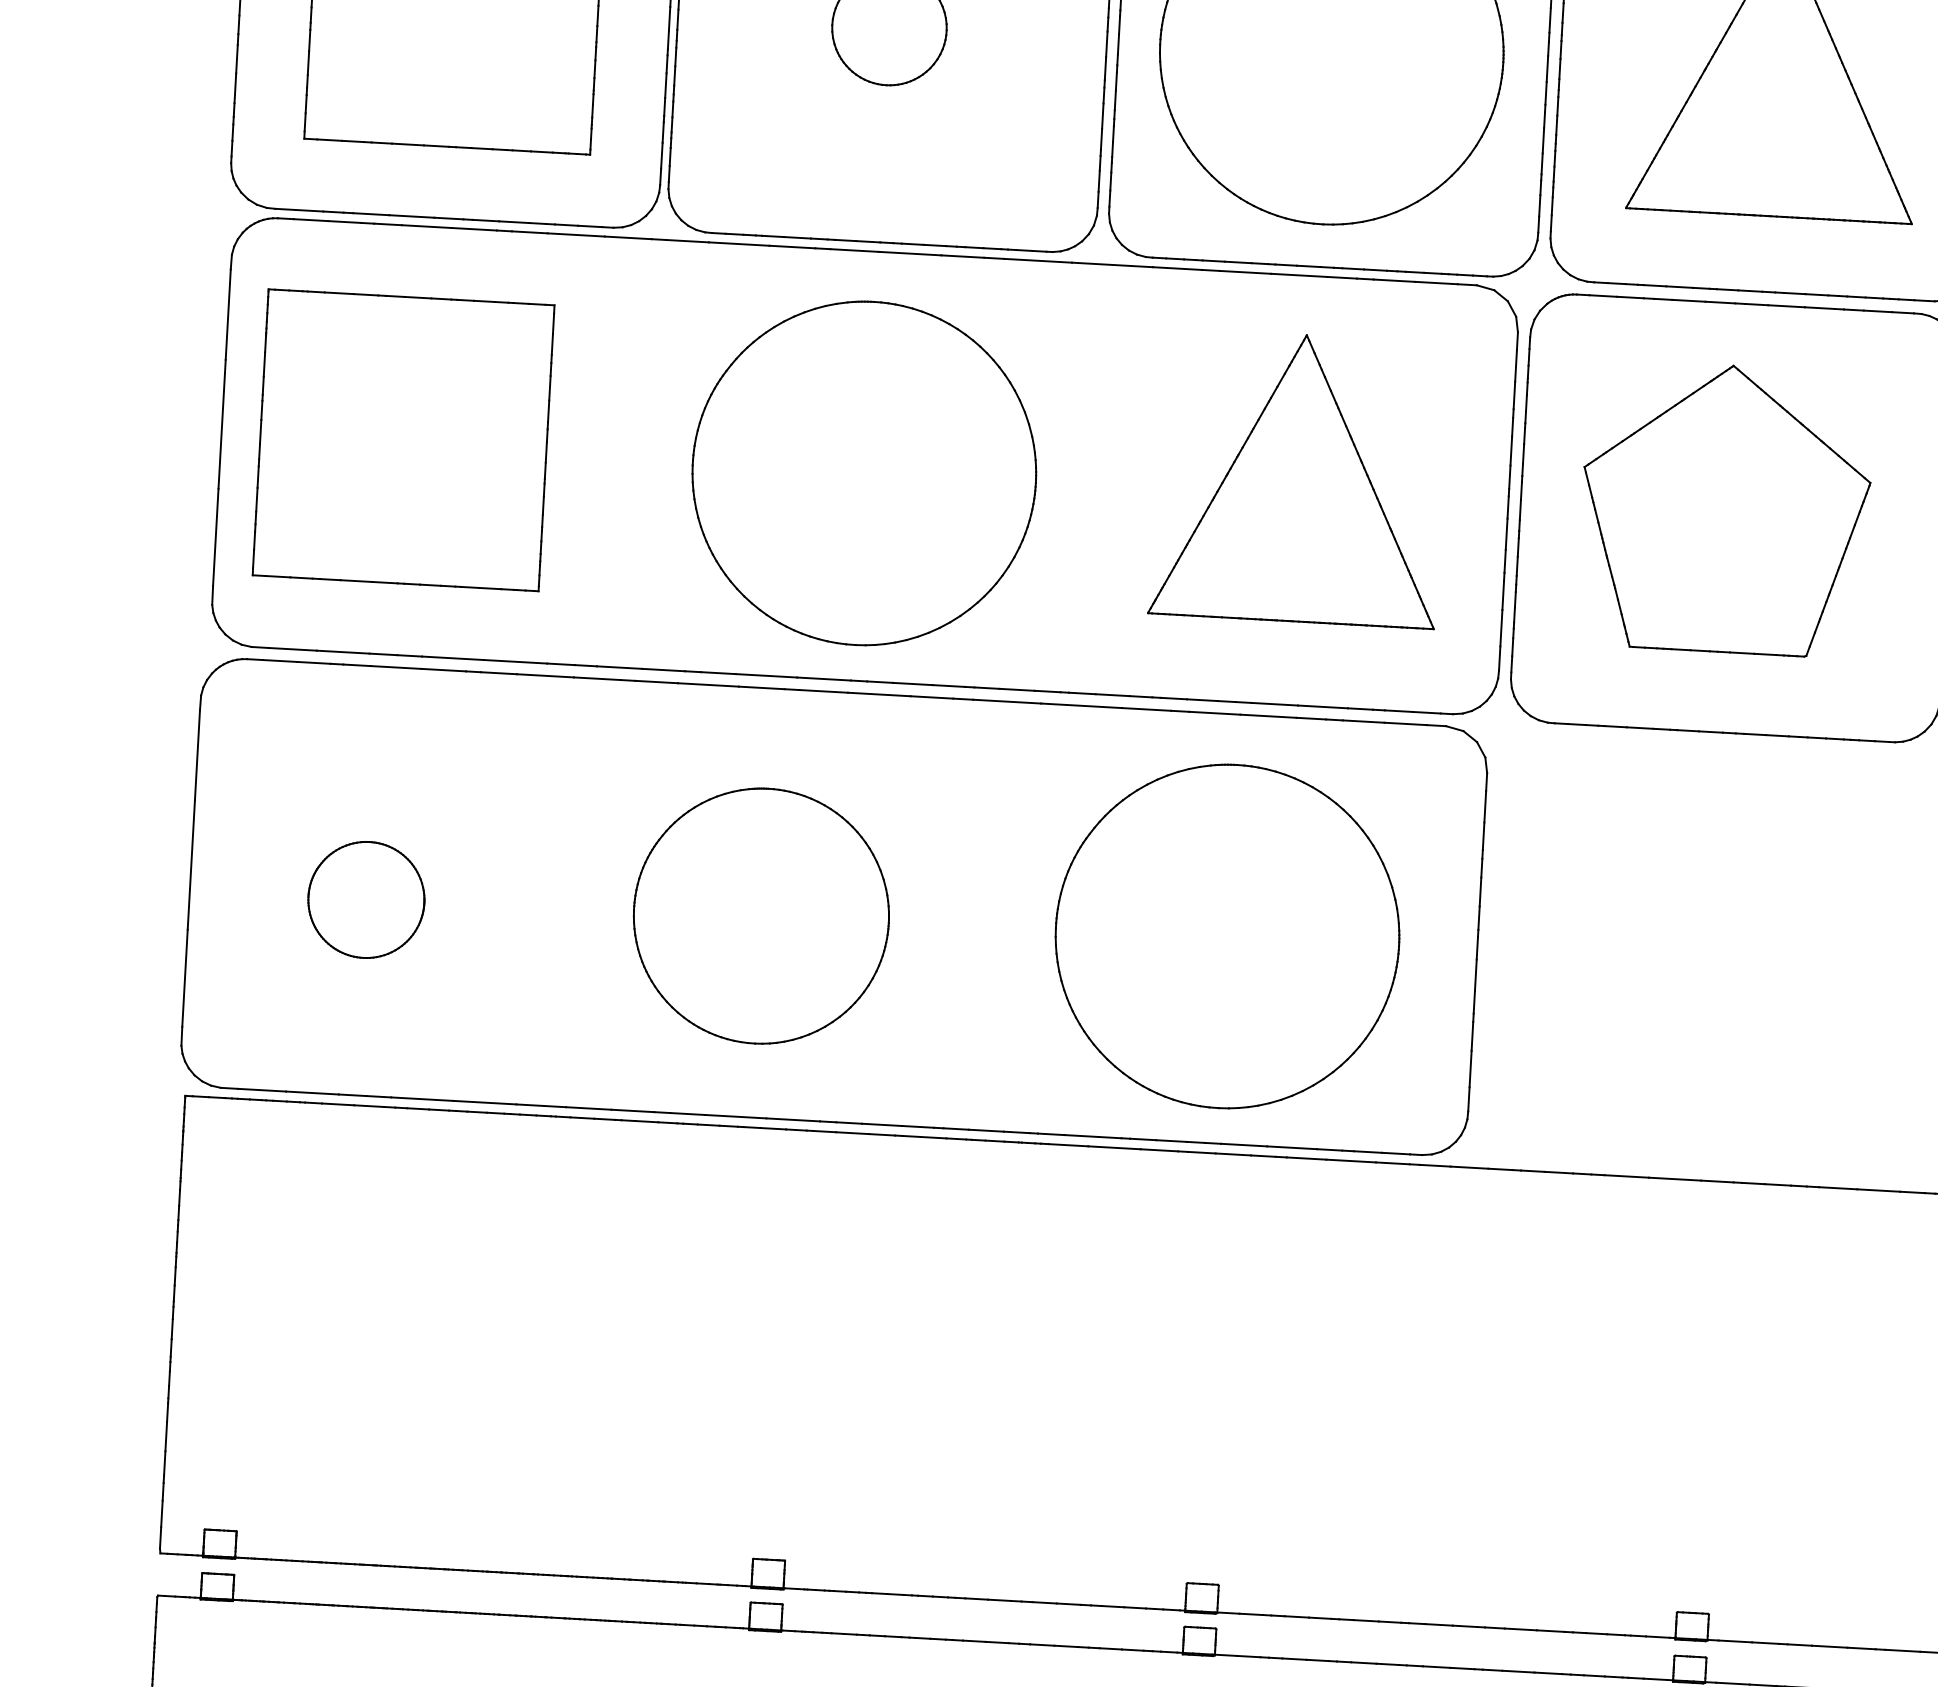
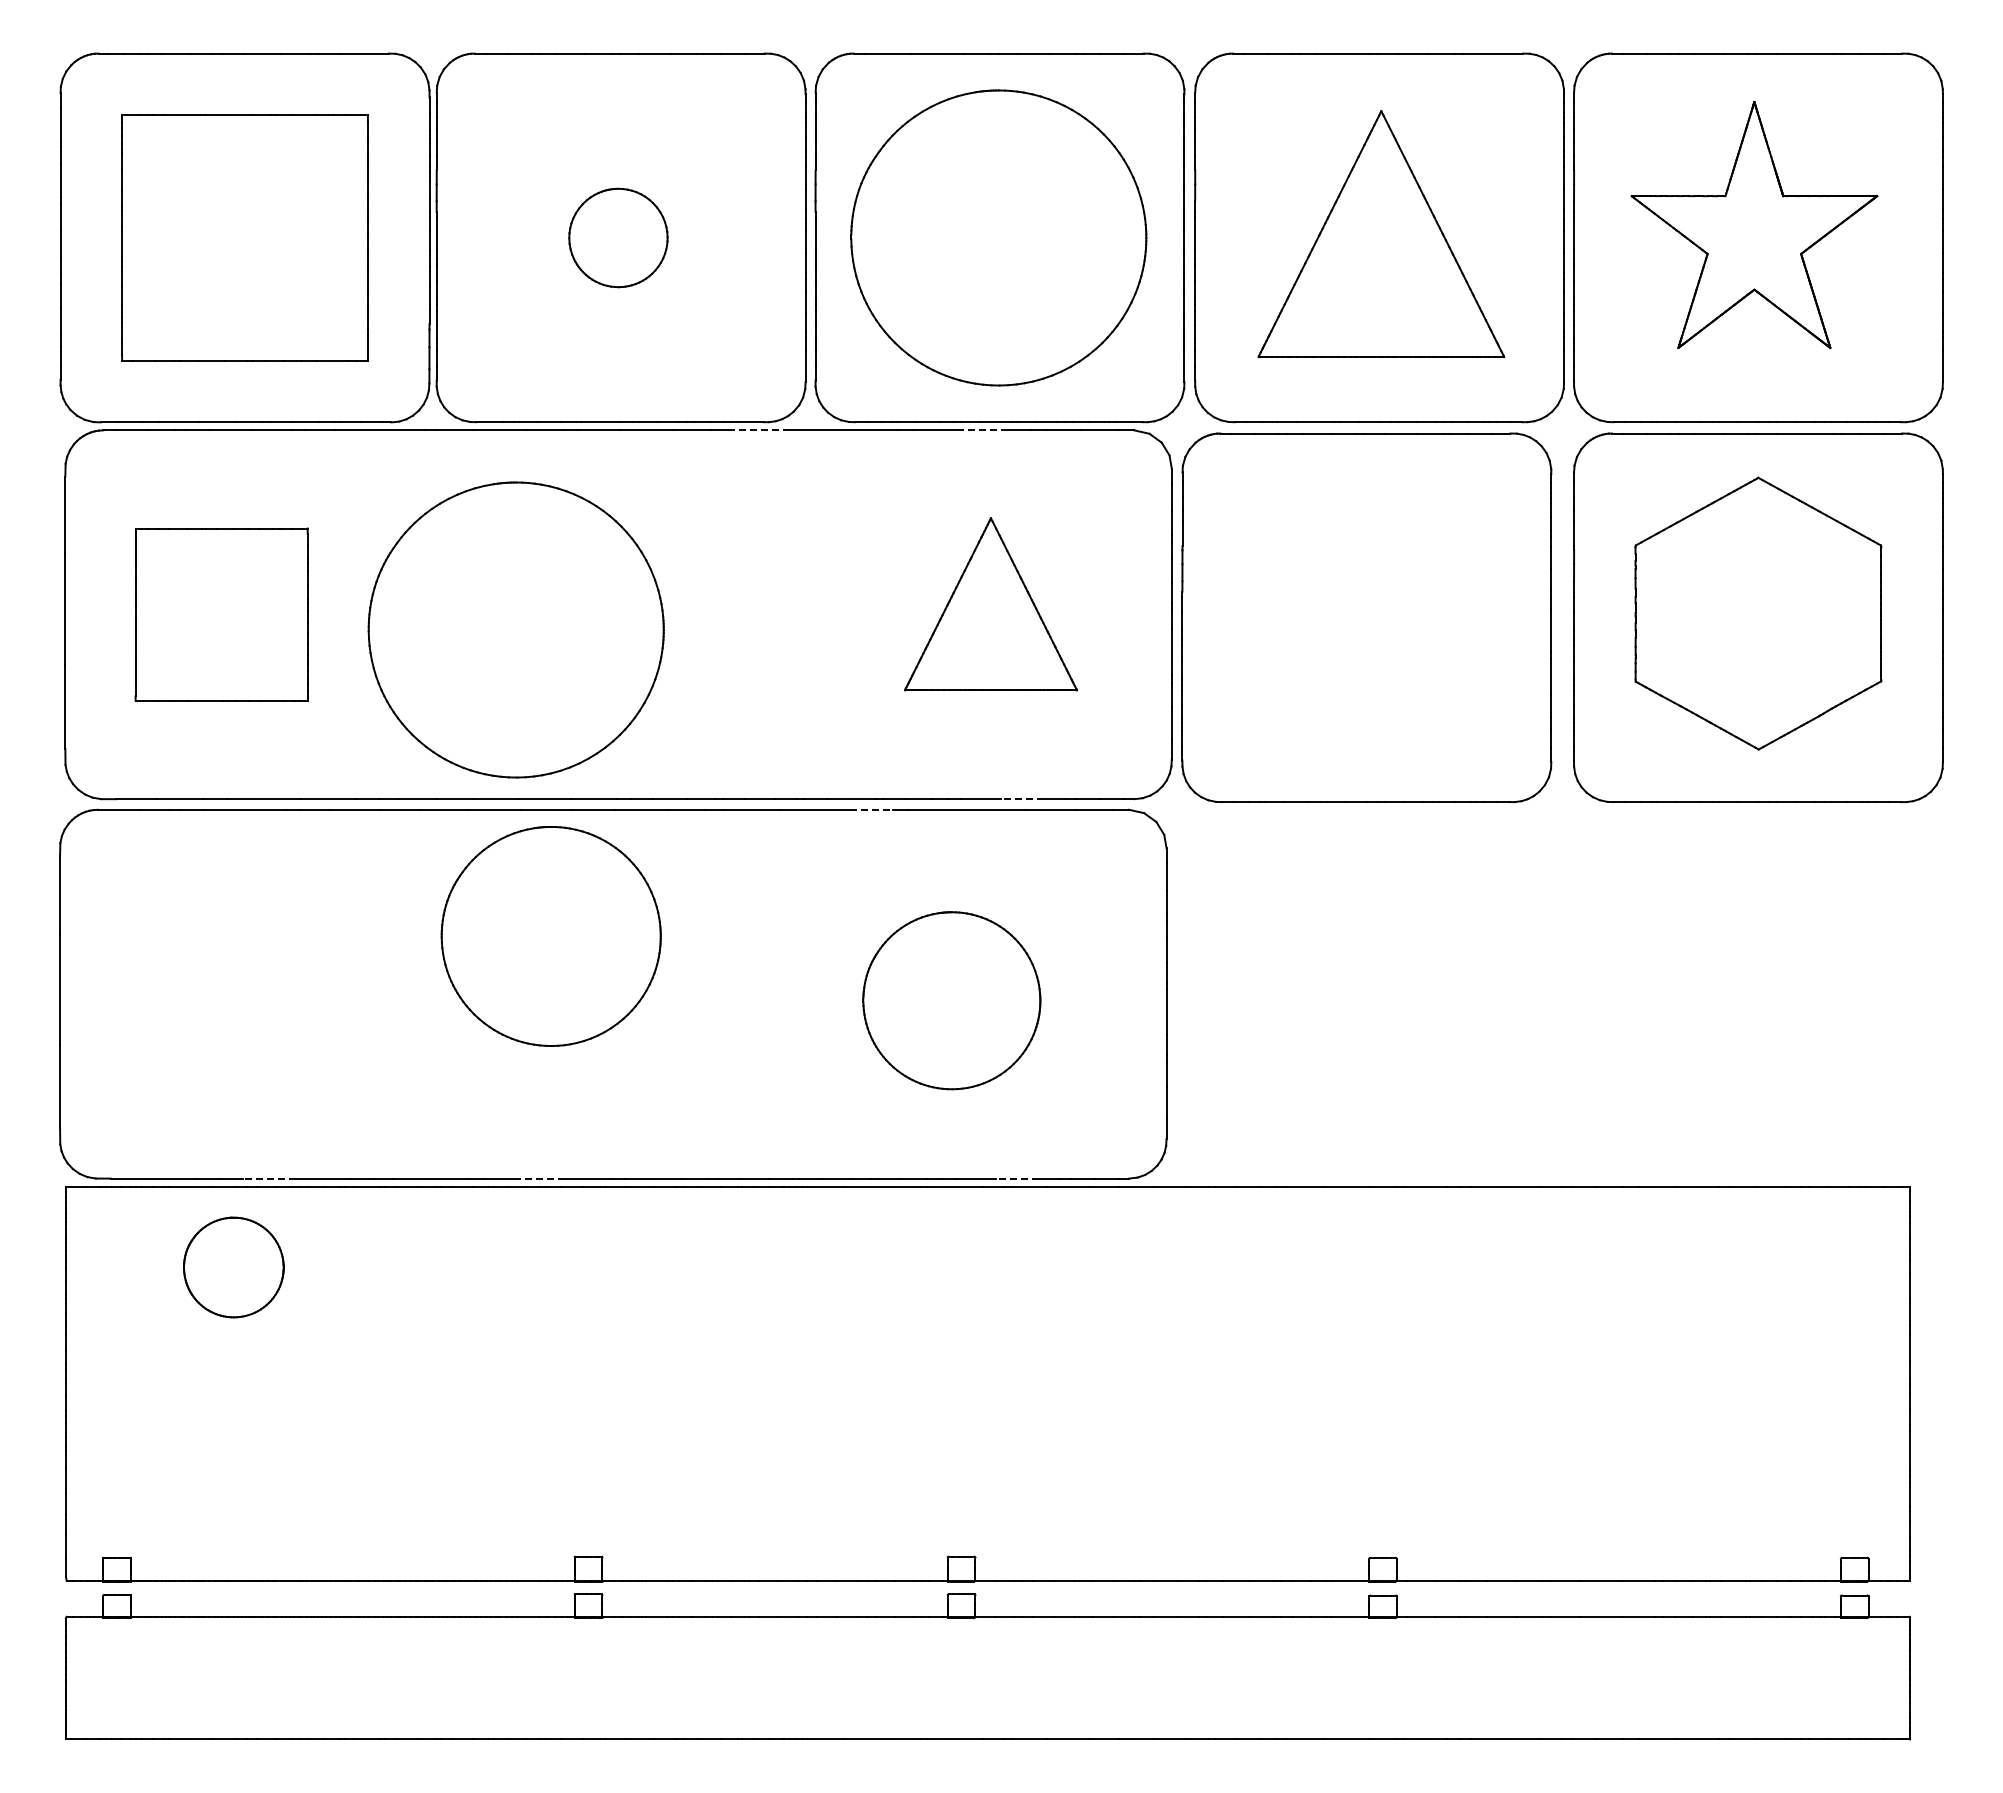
line: (1038, 260) -> (757, 430), solid -> dashed
line: (1300, 275) -> (982, 430), solid -> dashed
part: (403, 440) -> (221, 614), size x0.7
part: (863, 472) -> (515, 629), moved
part: (1298, 478) -> (990, 604), size x0.7
part: (1725, 508) -> (1358, 609), removed
line: (1322, 707) -> (1022, 799), solid -> dashed
line: (1147, 709) -> (872, 809), solid -> dashed
part: (366, 899) -> (233, 1267), moved
part: (760, 916) -> (550, 936), moved
part: (1227, 936) -> (951, 1000), size x0.6
line: (422, 1099) -> (269, 1178), solid -> dashed
line: (735, 1116) -> (538, 1178), solid -> dashed
line: (1291, 1147) -> (1016, 1178), solid -> dashed

